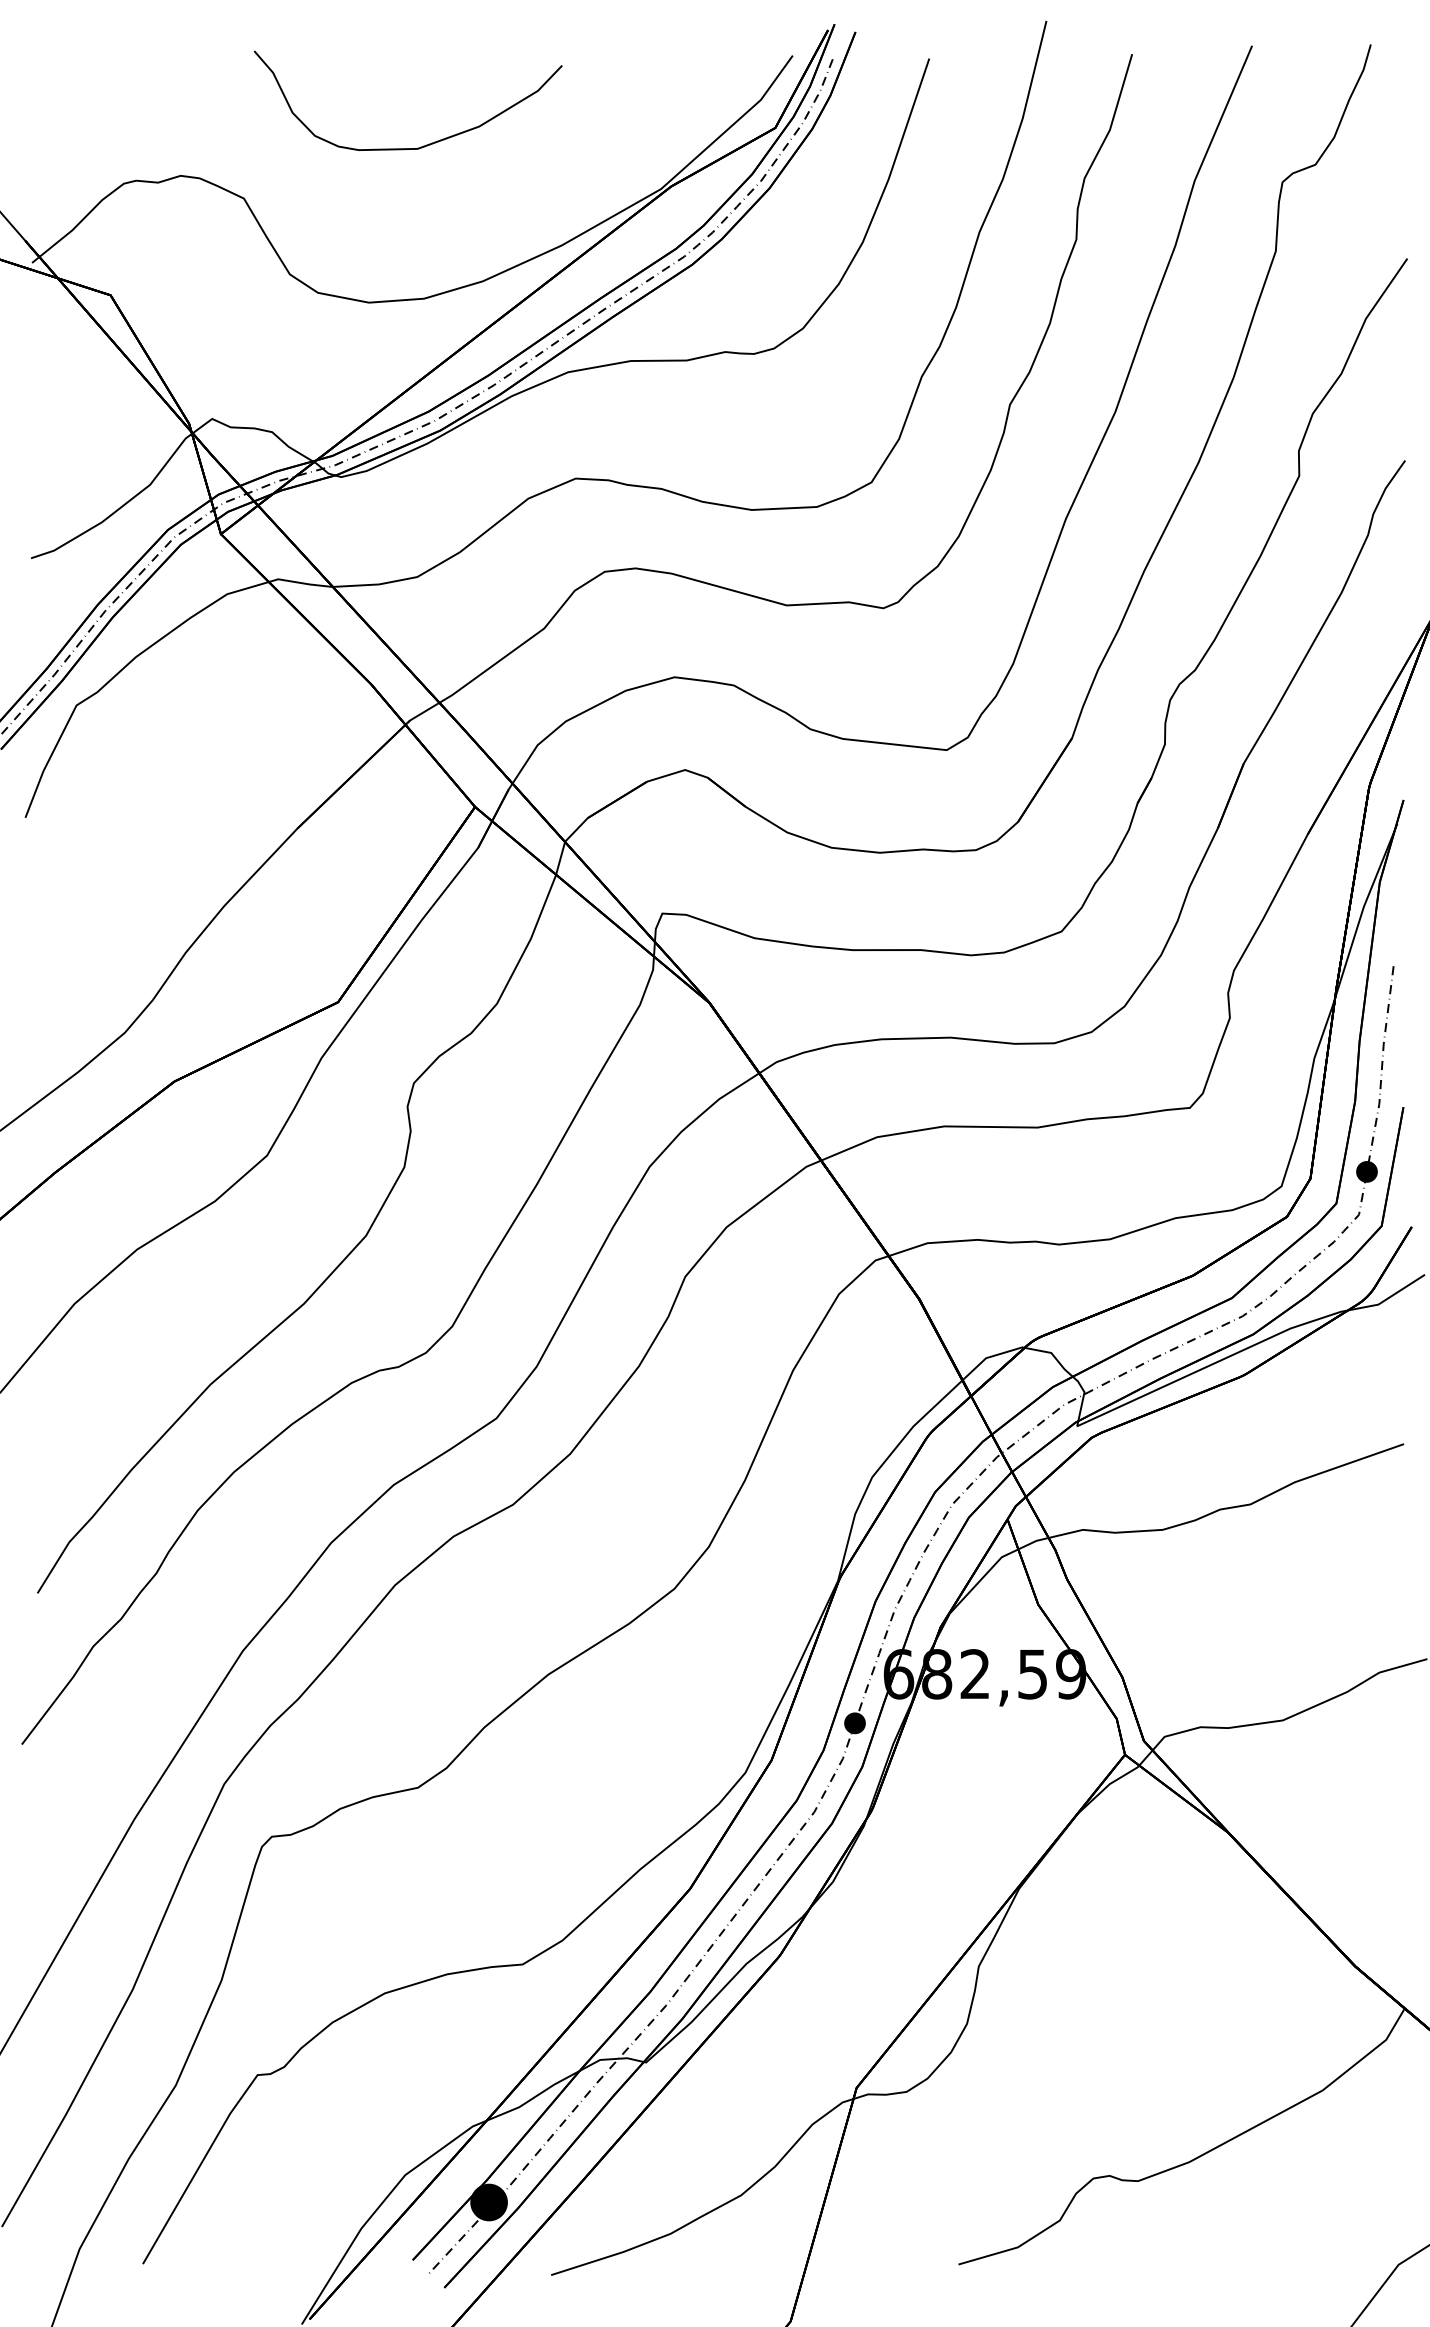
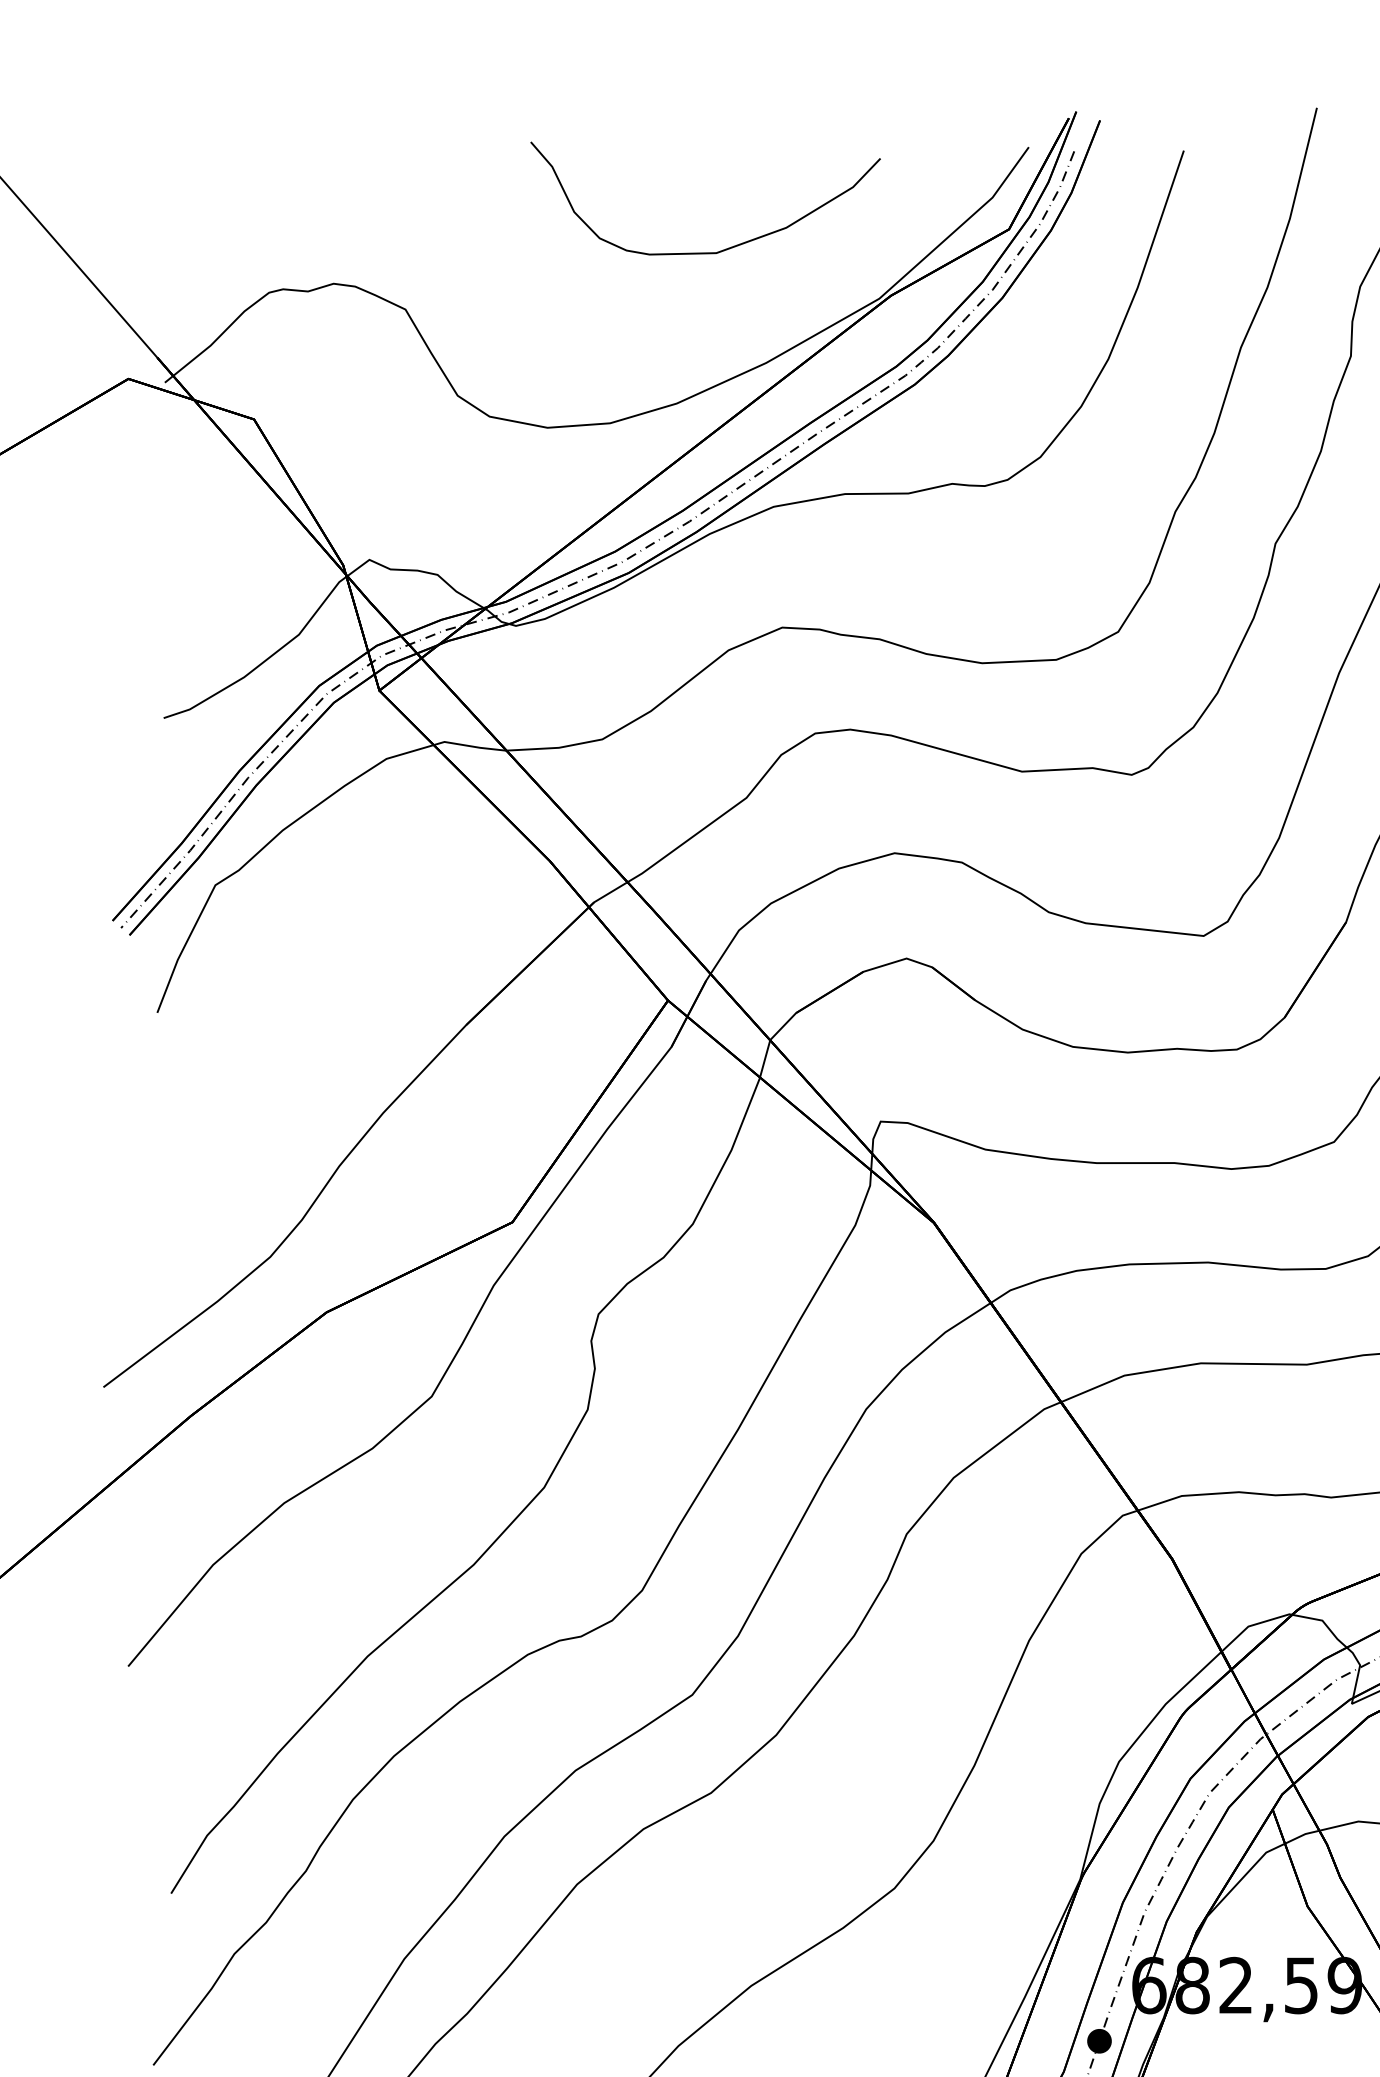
curve: (423, 145) -> (722, 249), moved

